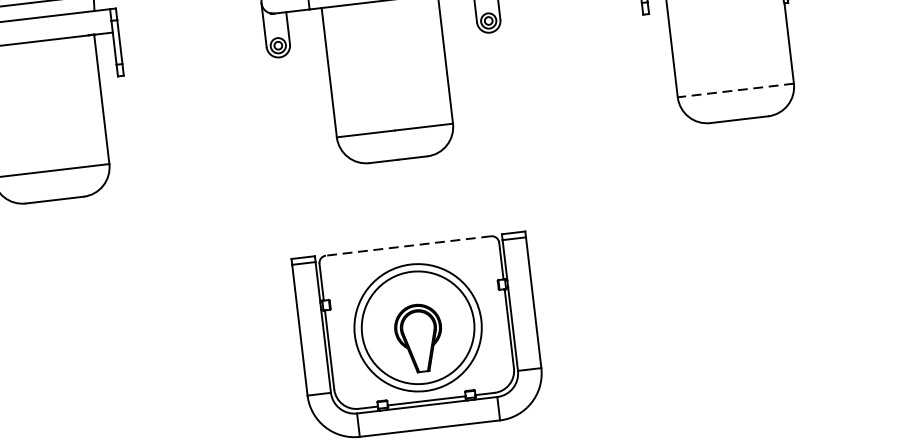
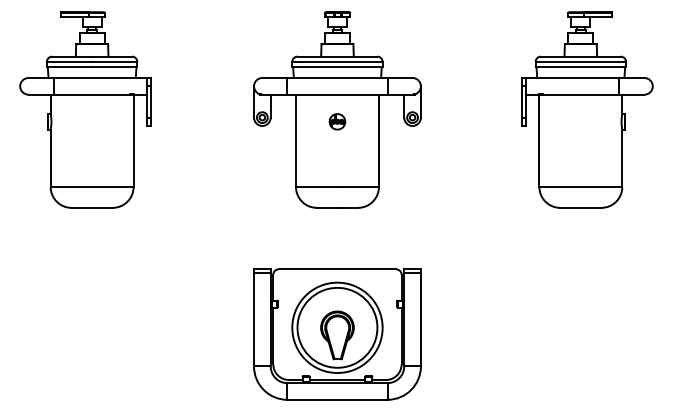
part: (384, 38) -> (337, 121), added
line: (735, 91) -> (580, 187), dashed -> solid
line: (408, 246) -> (337, 269), dashed -> solid

